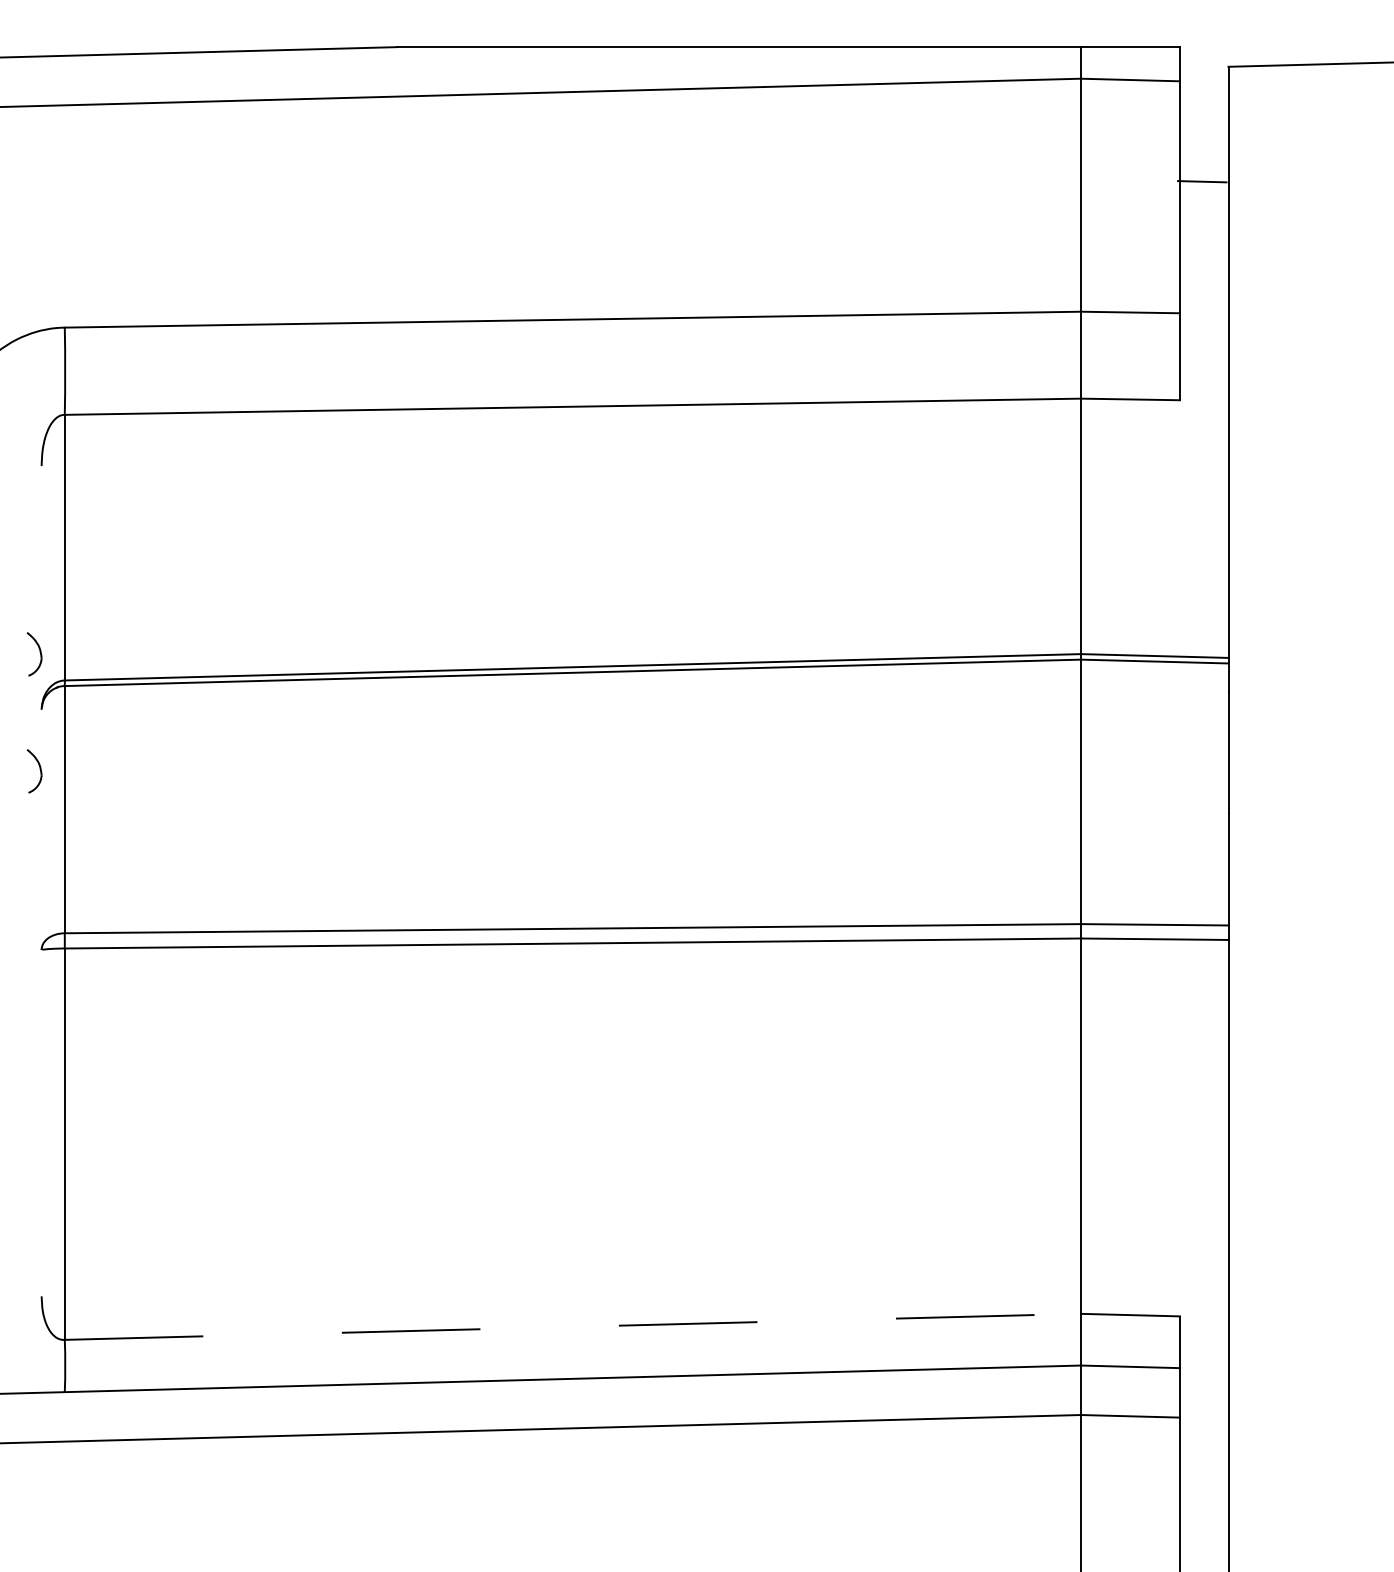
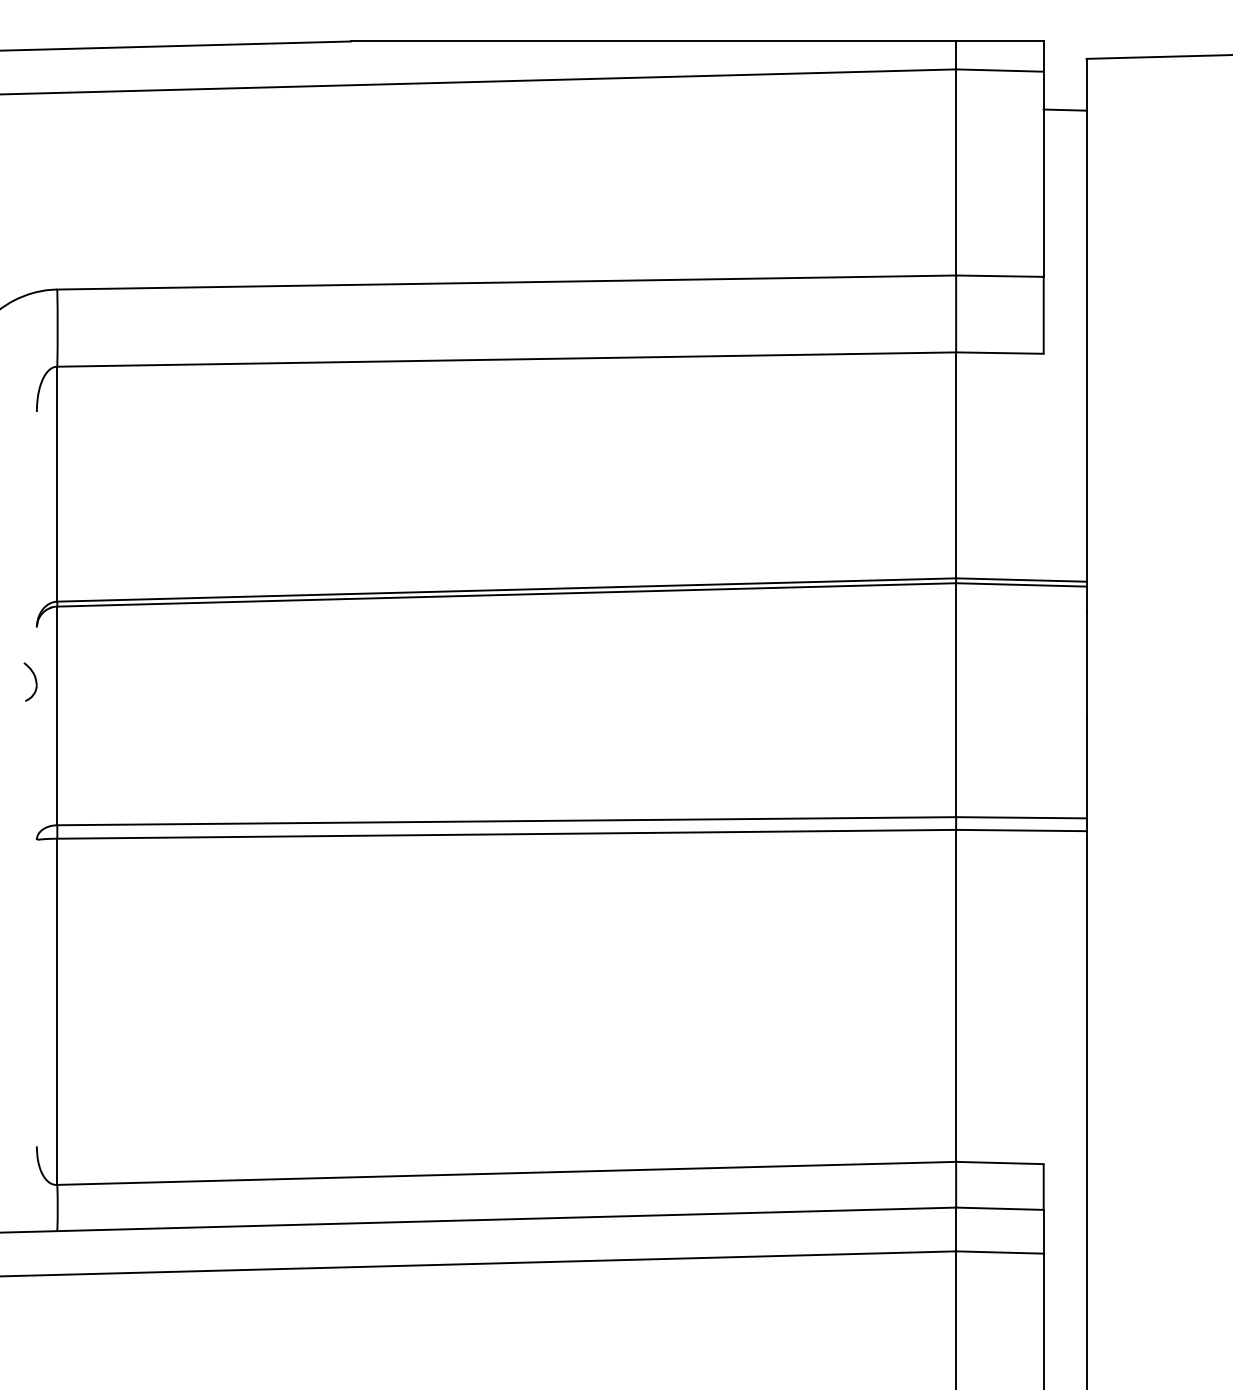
line: (1201, 181) -> (1064, 109), moved
part: (34, 654) -> (30, 578), removed
line: (572, 1326) -> (506, 1173), dashed -> solid

